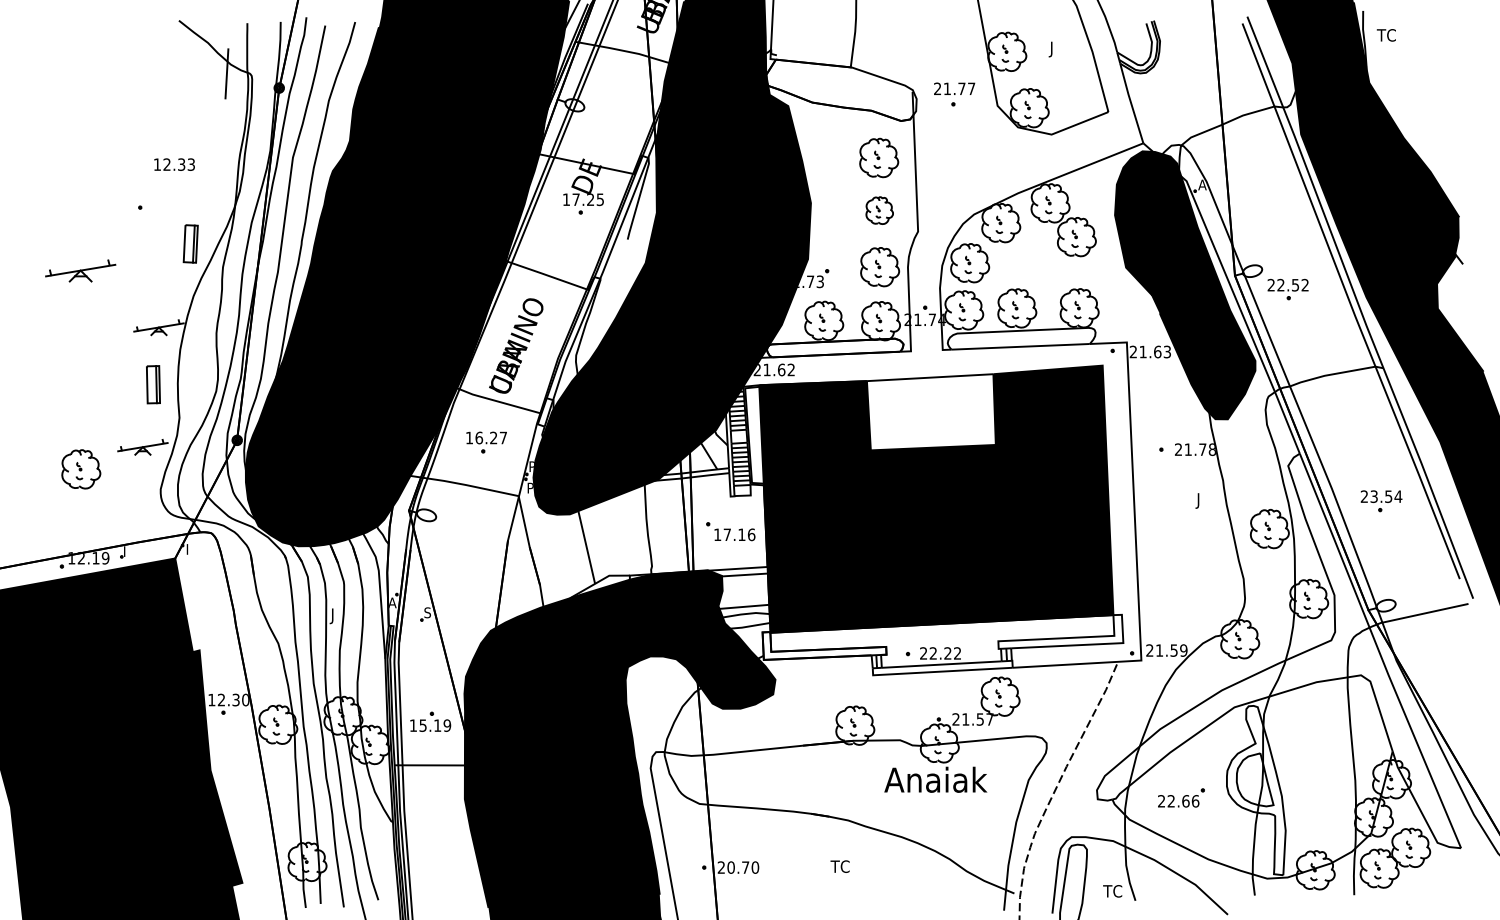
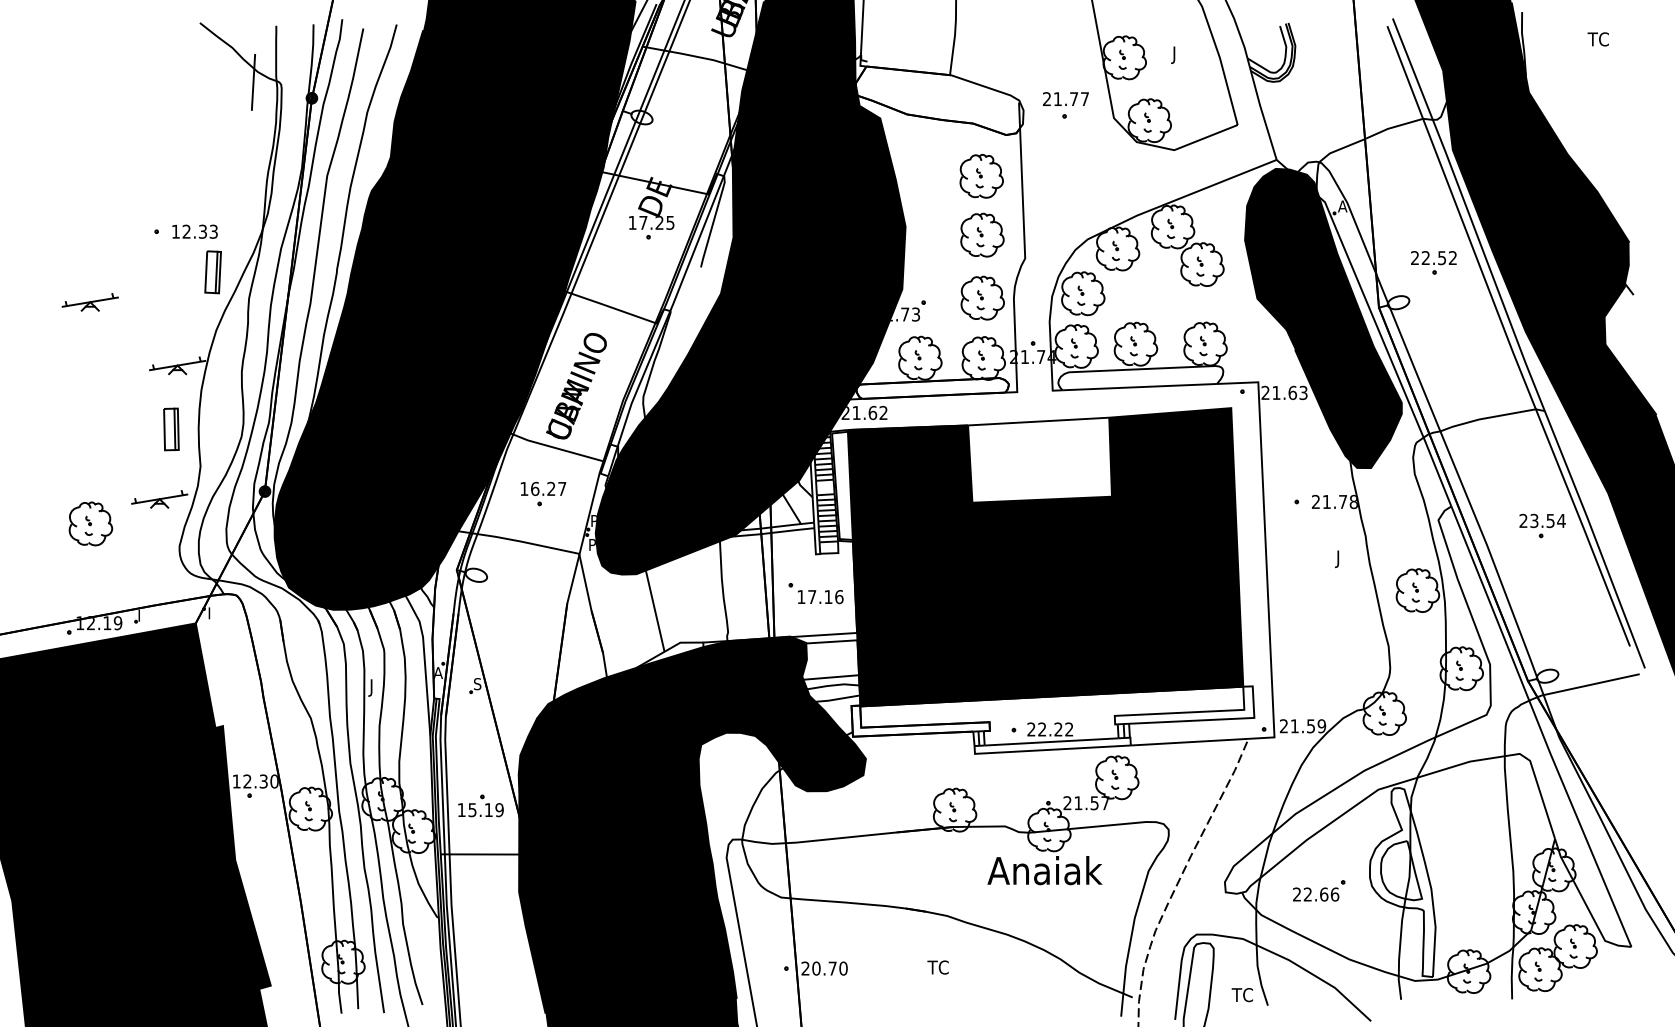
text: (1385, 35) -> (1597, 39), moved
text: (174, 164) -> (194, 231), moved
part: (879, 210) -> (982, 234), size x1.43
part: (80, 270) -> (90, 301), size x0.71
part: (1287, 289) -> (1433, 262), moved
part: (1381, 501) -> (1542, 526), moved

